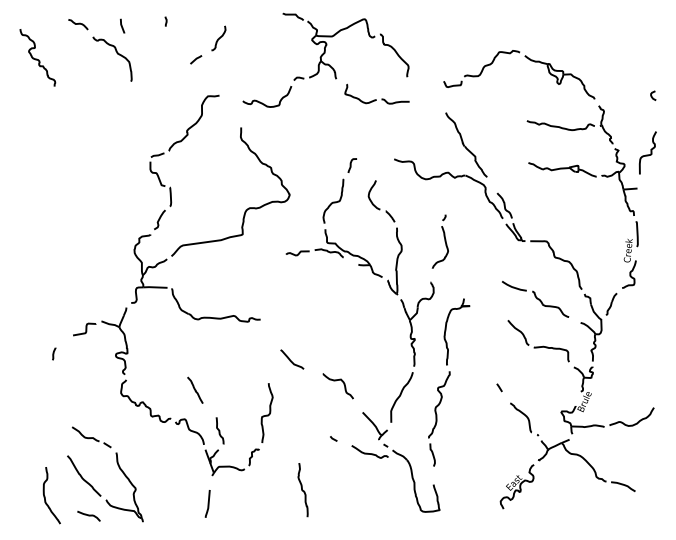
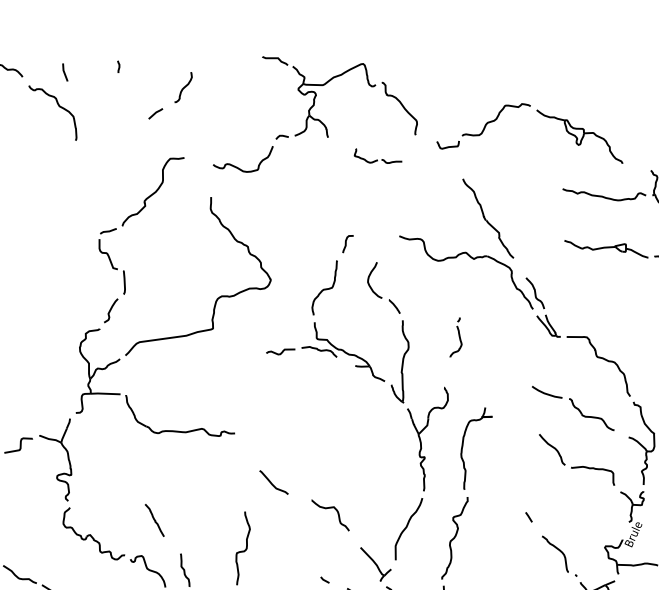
part: (529, 60) -> (542, 115), moved
part: (376, 93) -> (377, 155), size x0.6
part: (439, 241) -> (455, 337), size x0.6

